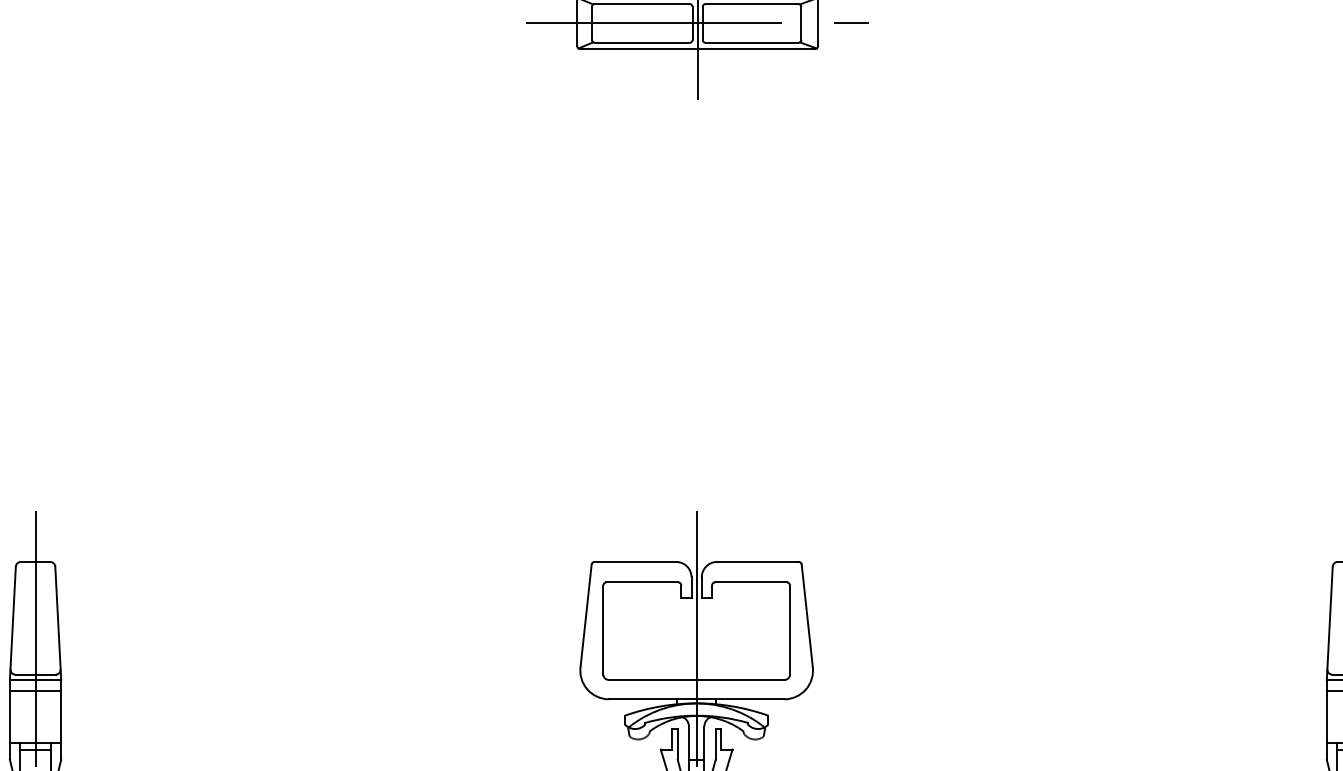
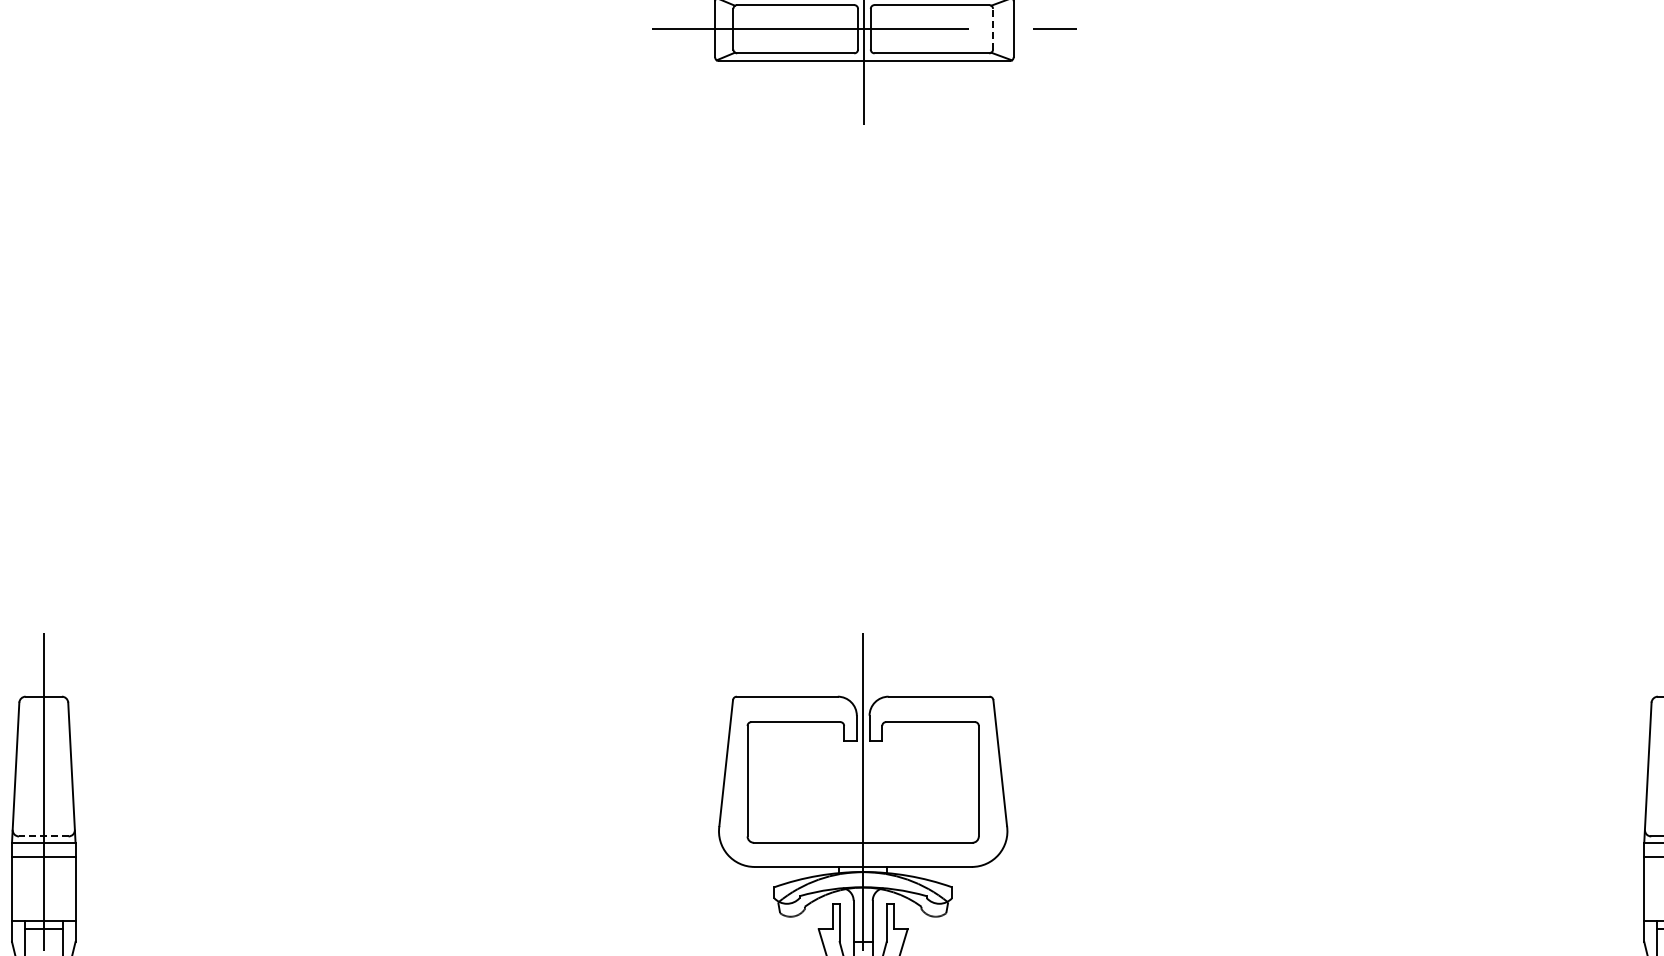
line: (801, 22) -> (993, 28), solid -> dashed
line: (35, 674) -> (43, 836), solid -> dashed

